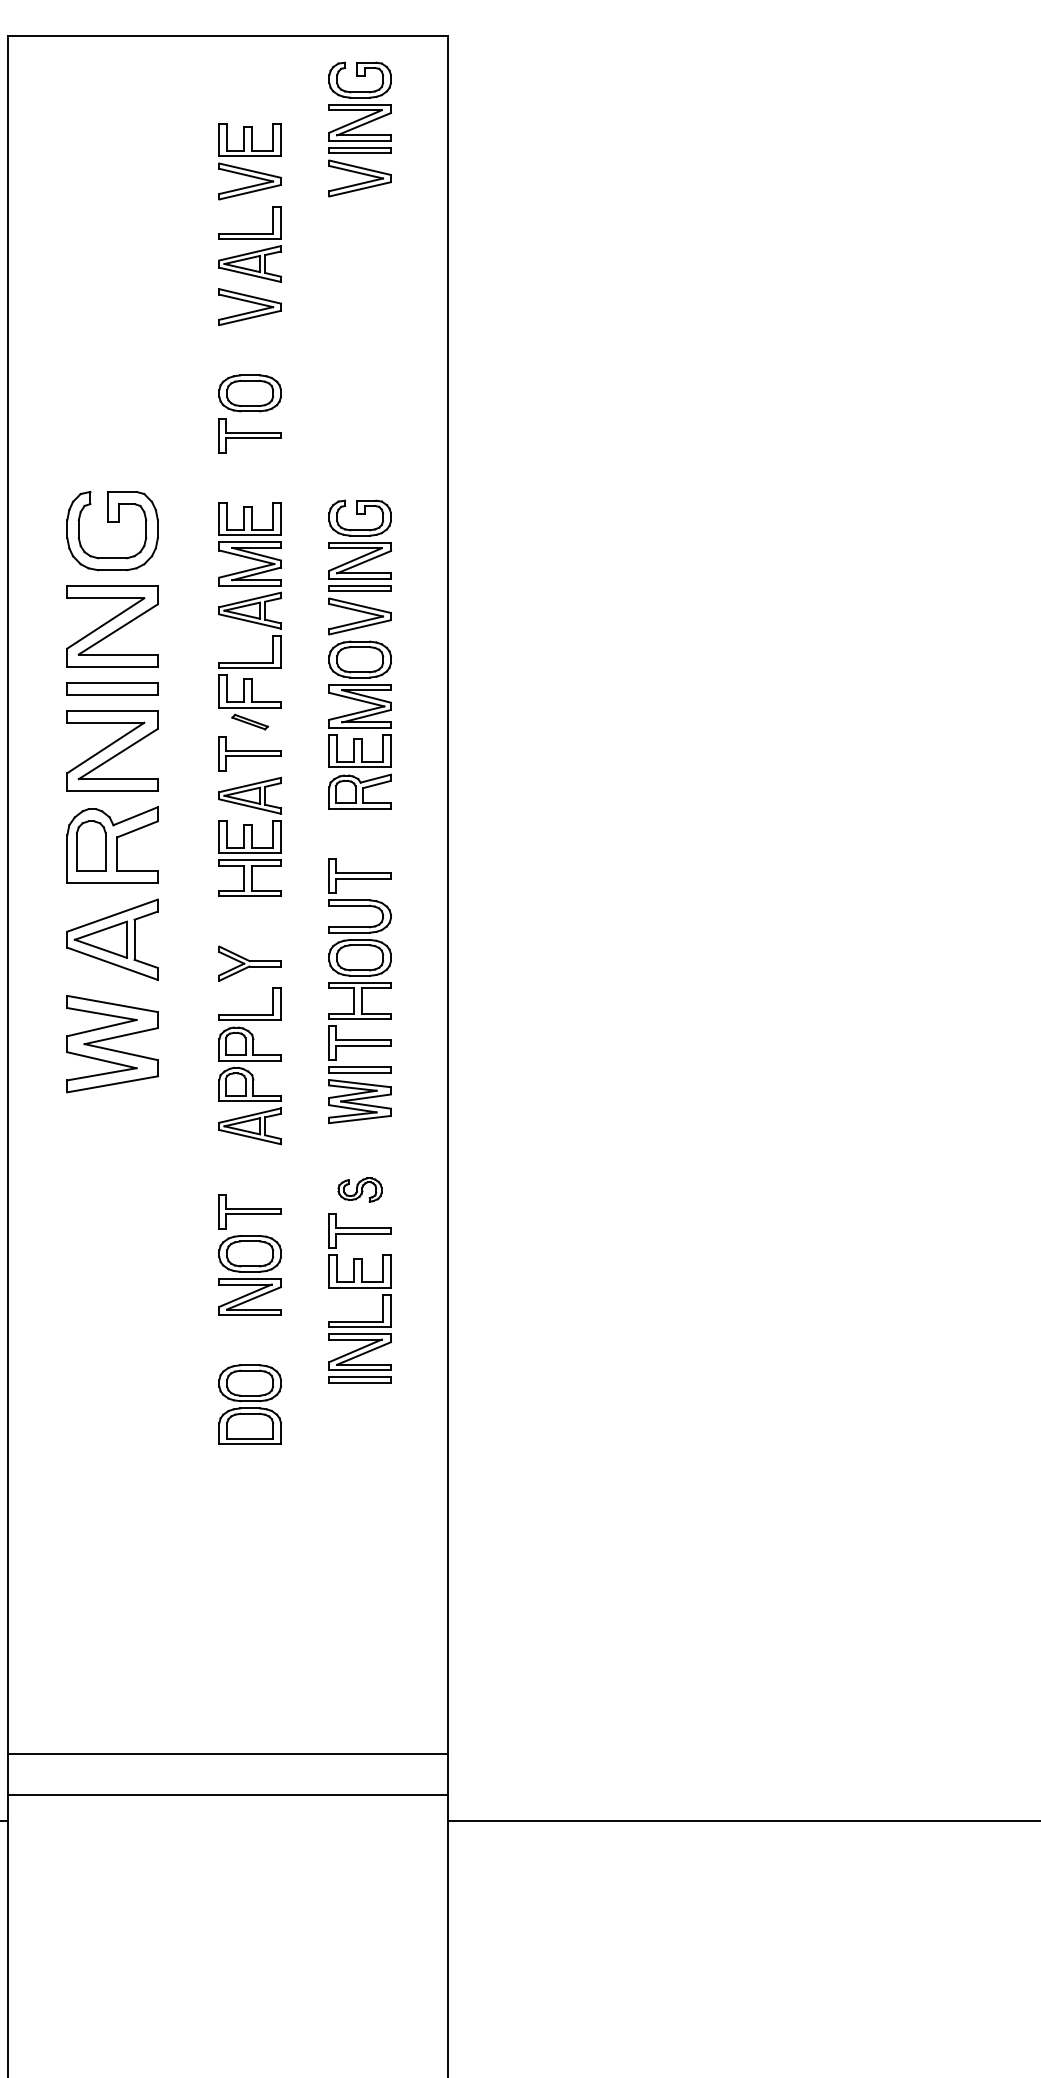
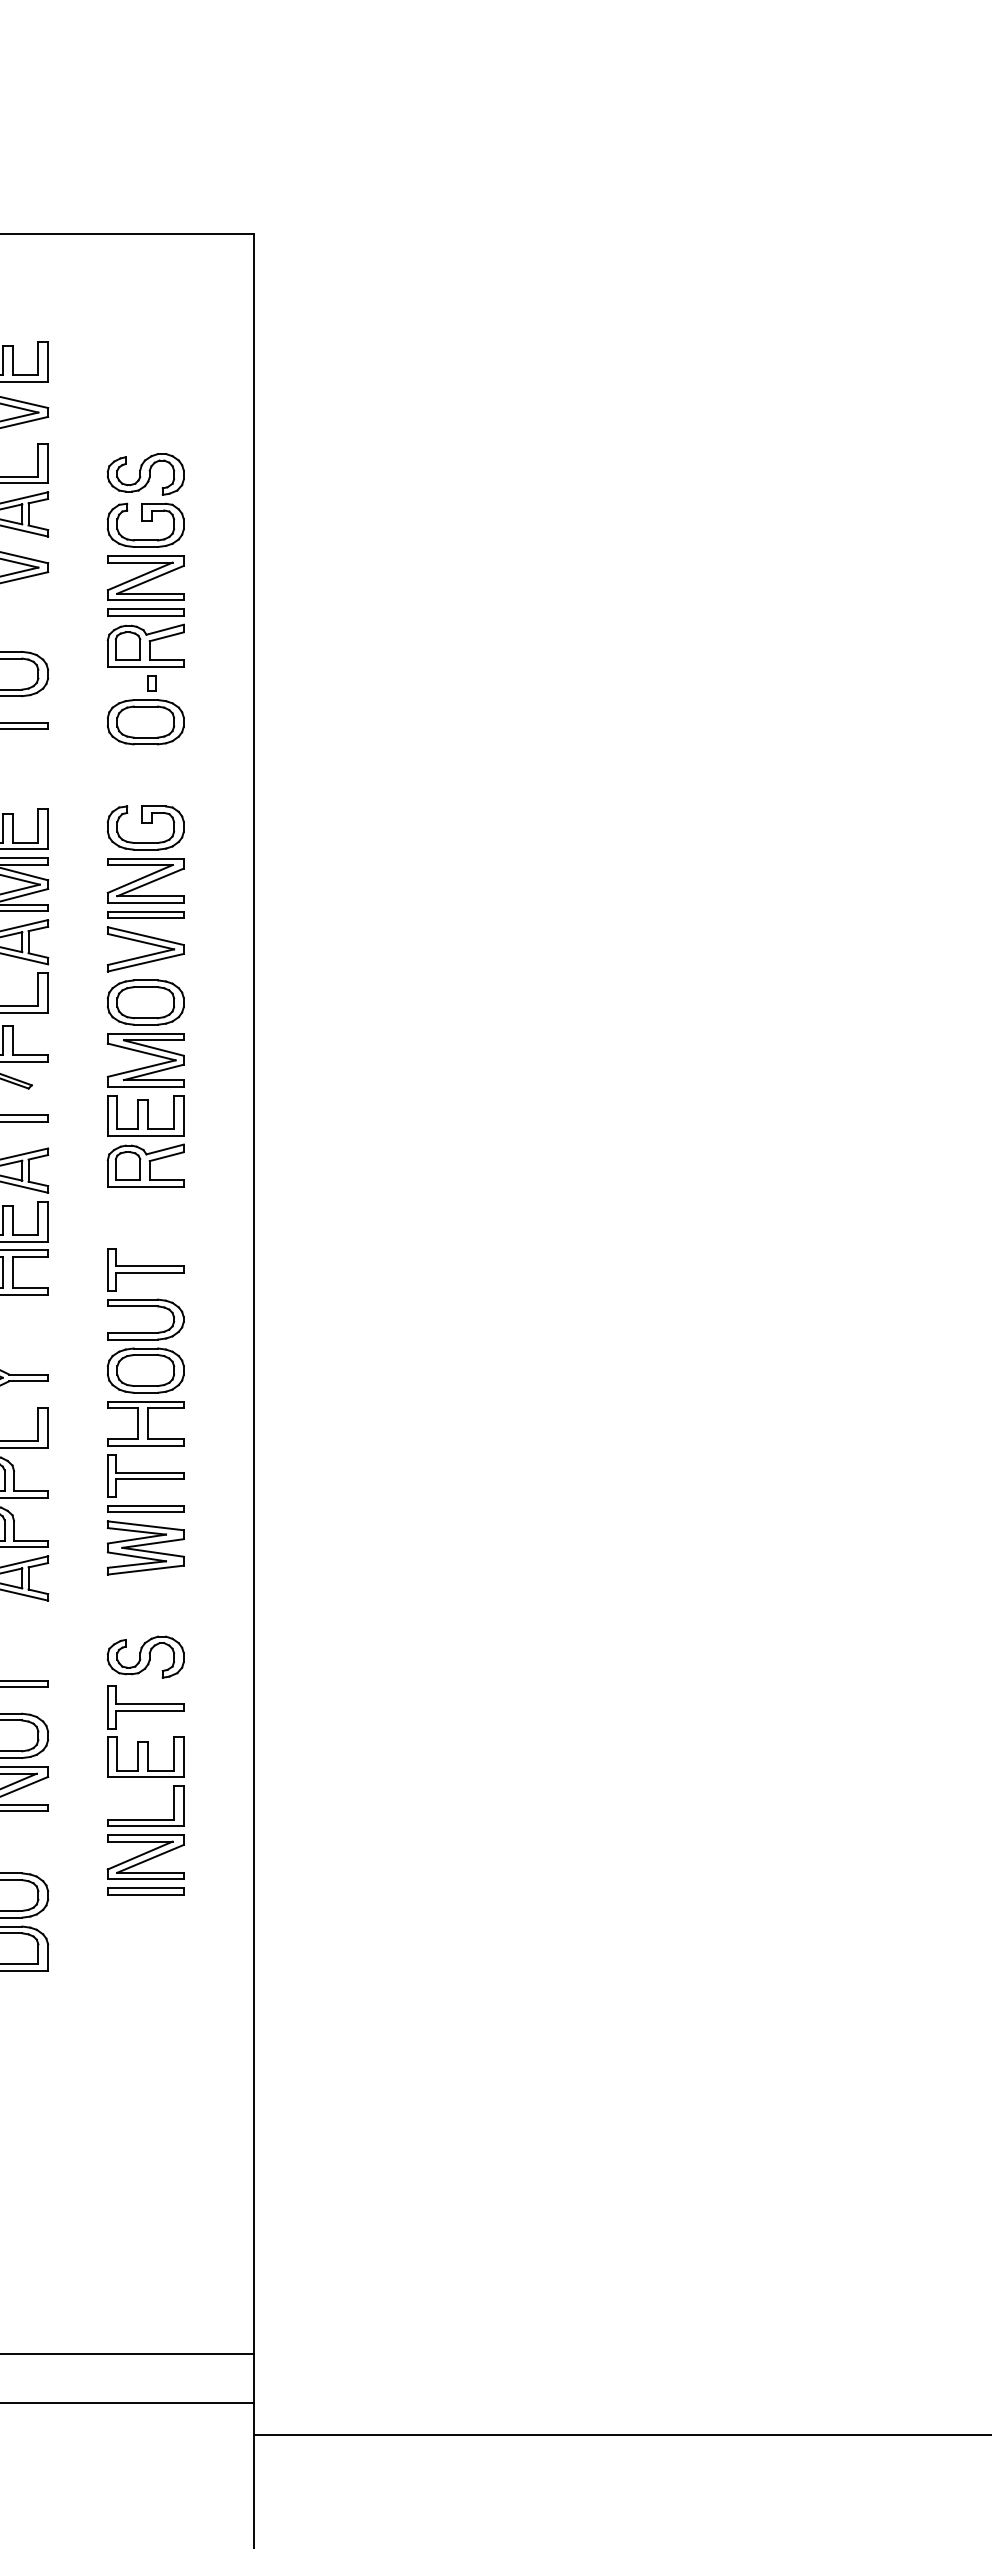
part: (359, 129) -> (144, 348), removed
part: (359, 332) -> (144, 598), added
part: (359, 1189) -> (144, 1656), size x1.43

